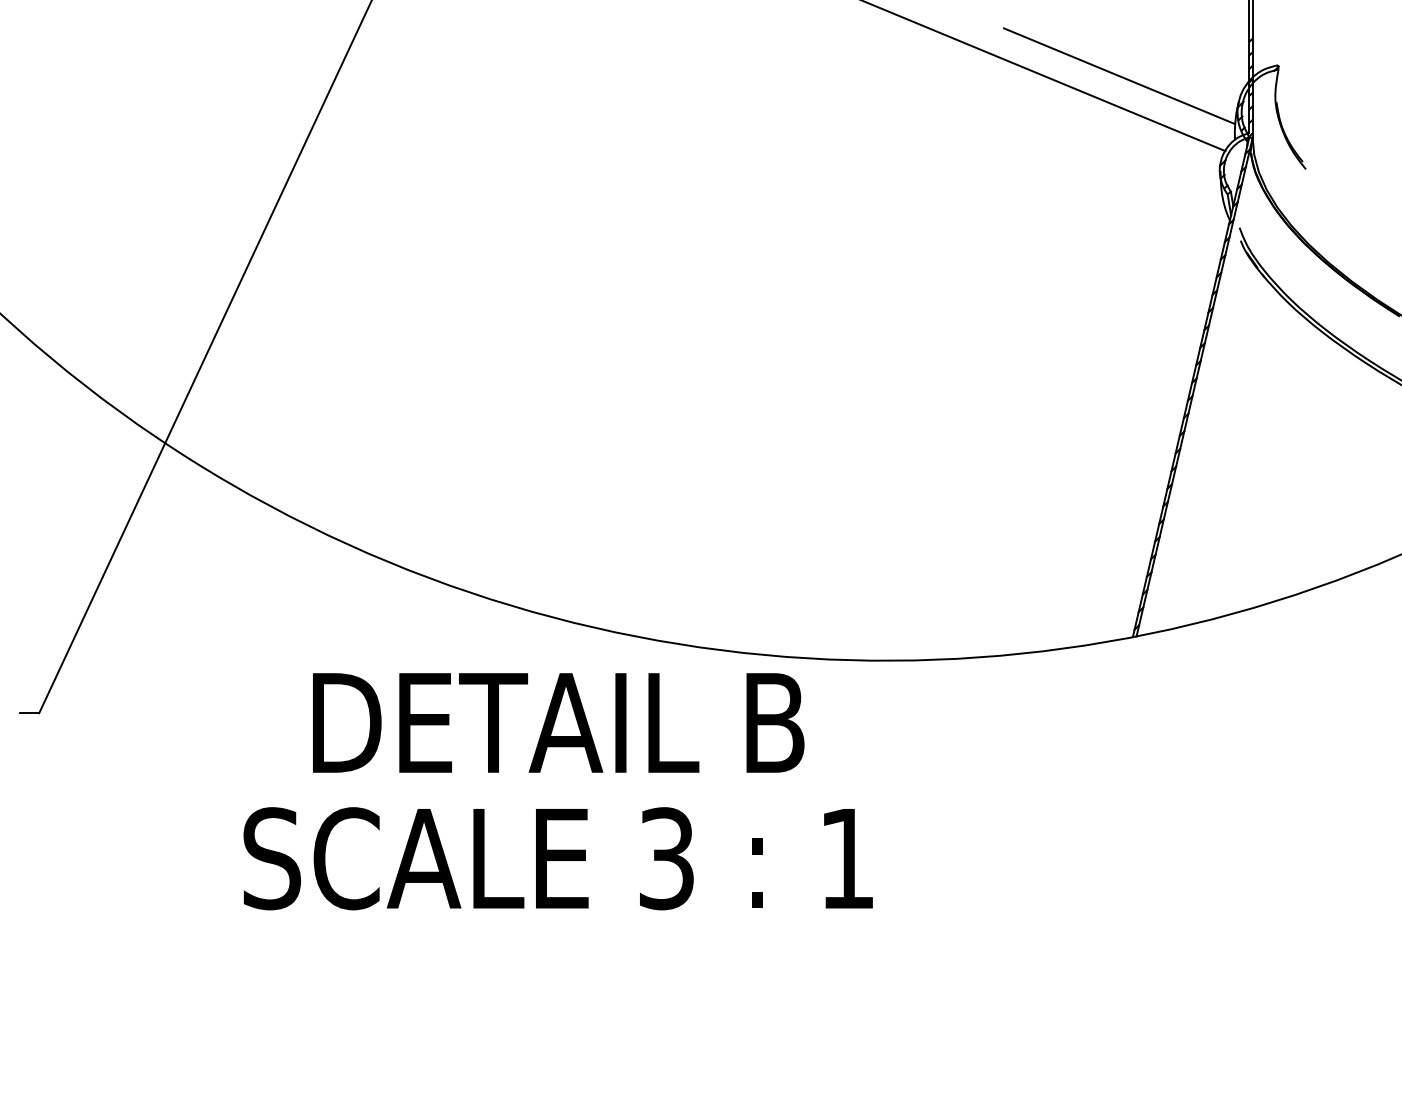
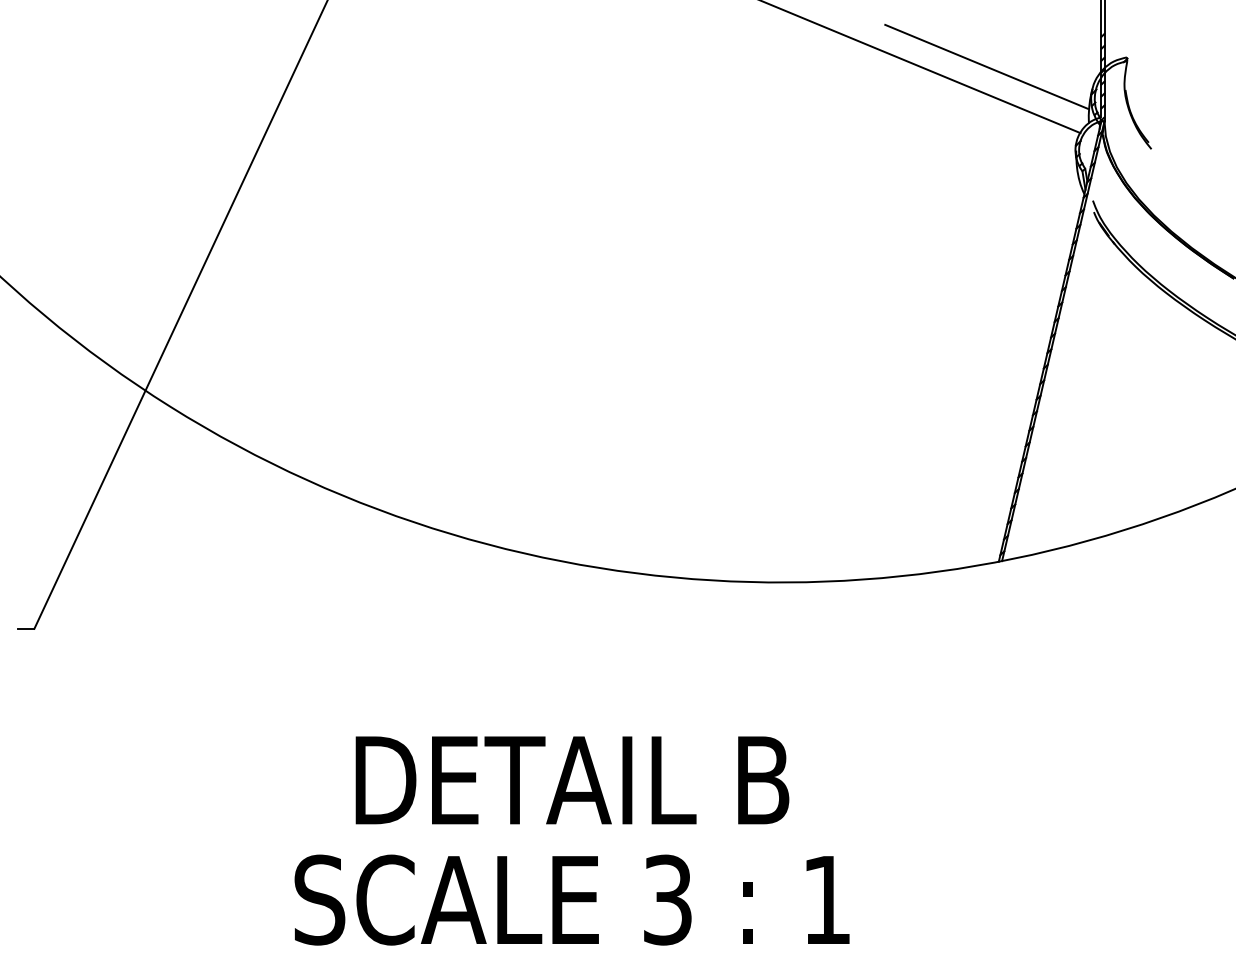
text: (557, 791) -> (571, 840), moved

